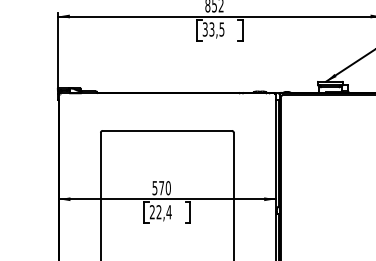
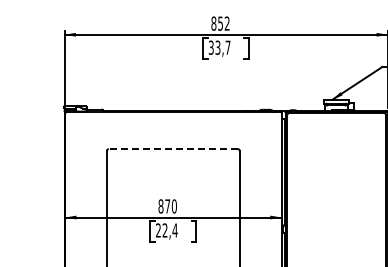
text: (221, 29) -> (227, 47), 33,5 -> 33,7
line: (167, 131) -> (173, 149), solid -> dashed
text: (154, 188) -> (160, 206), 570 -> 870

